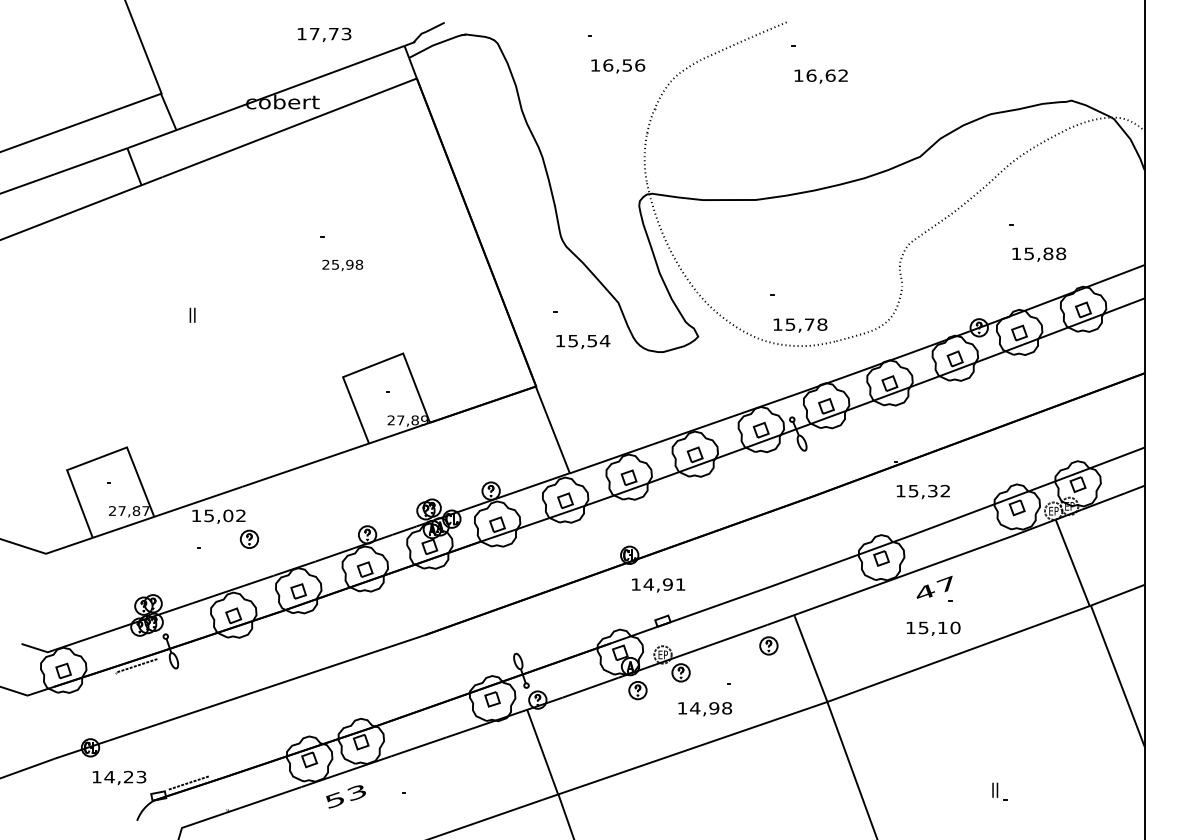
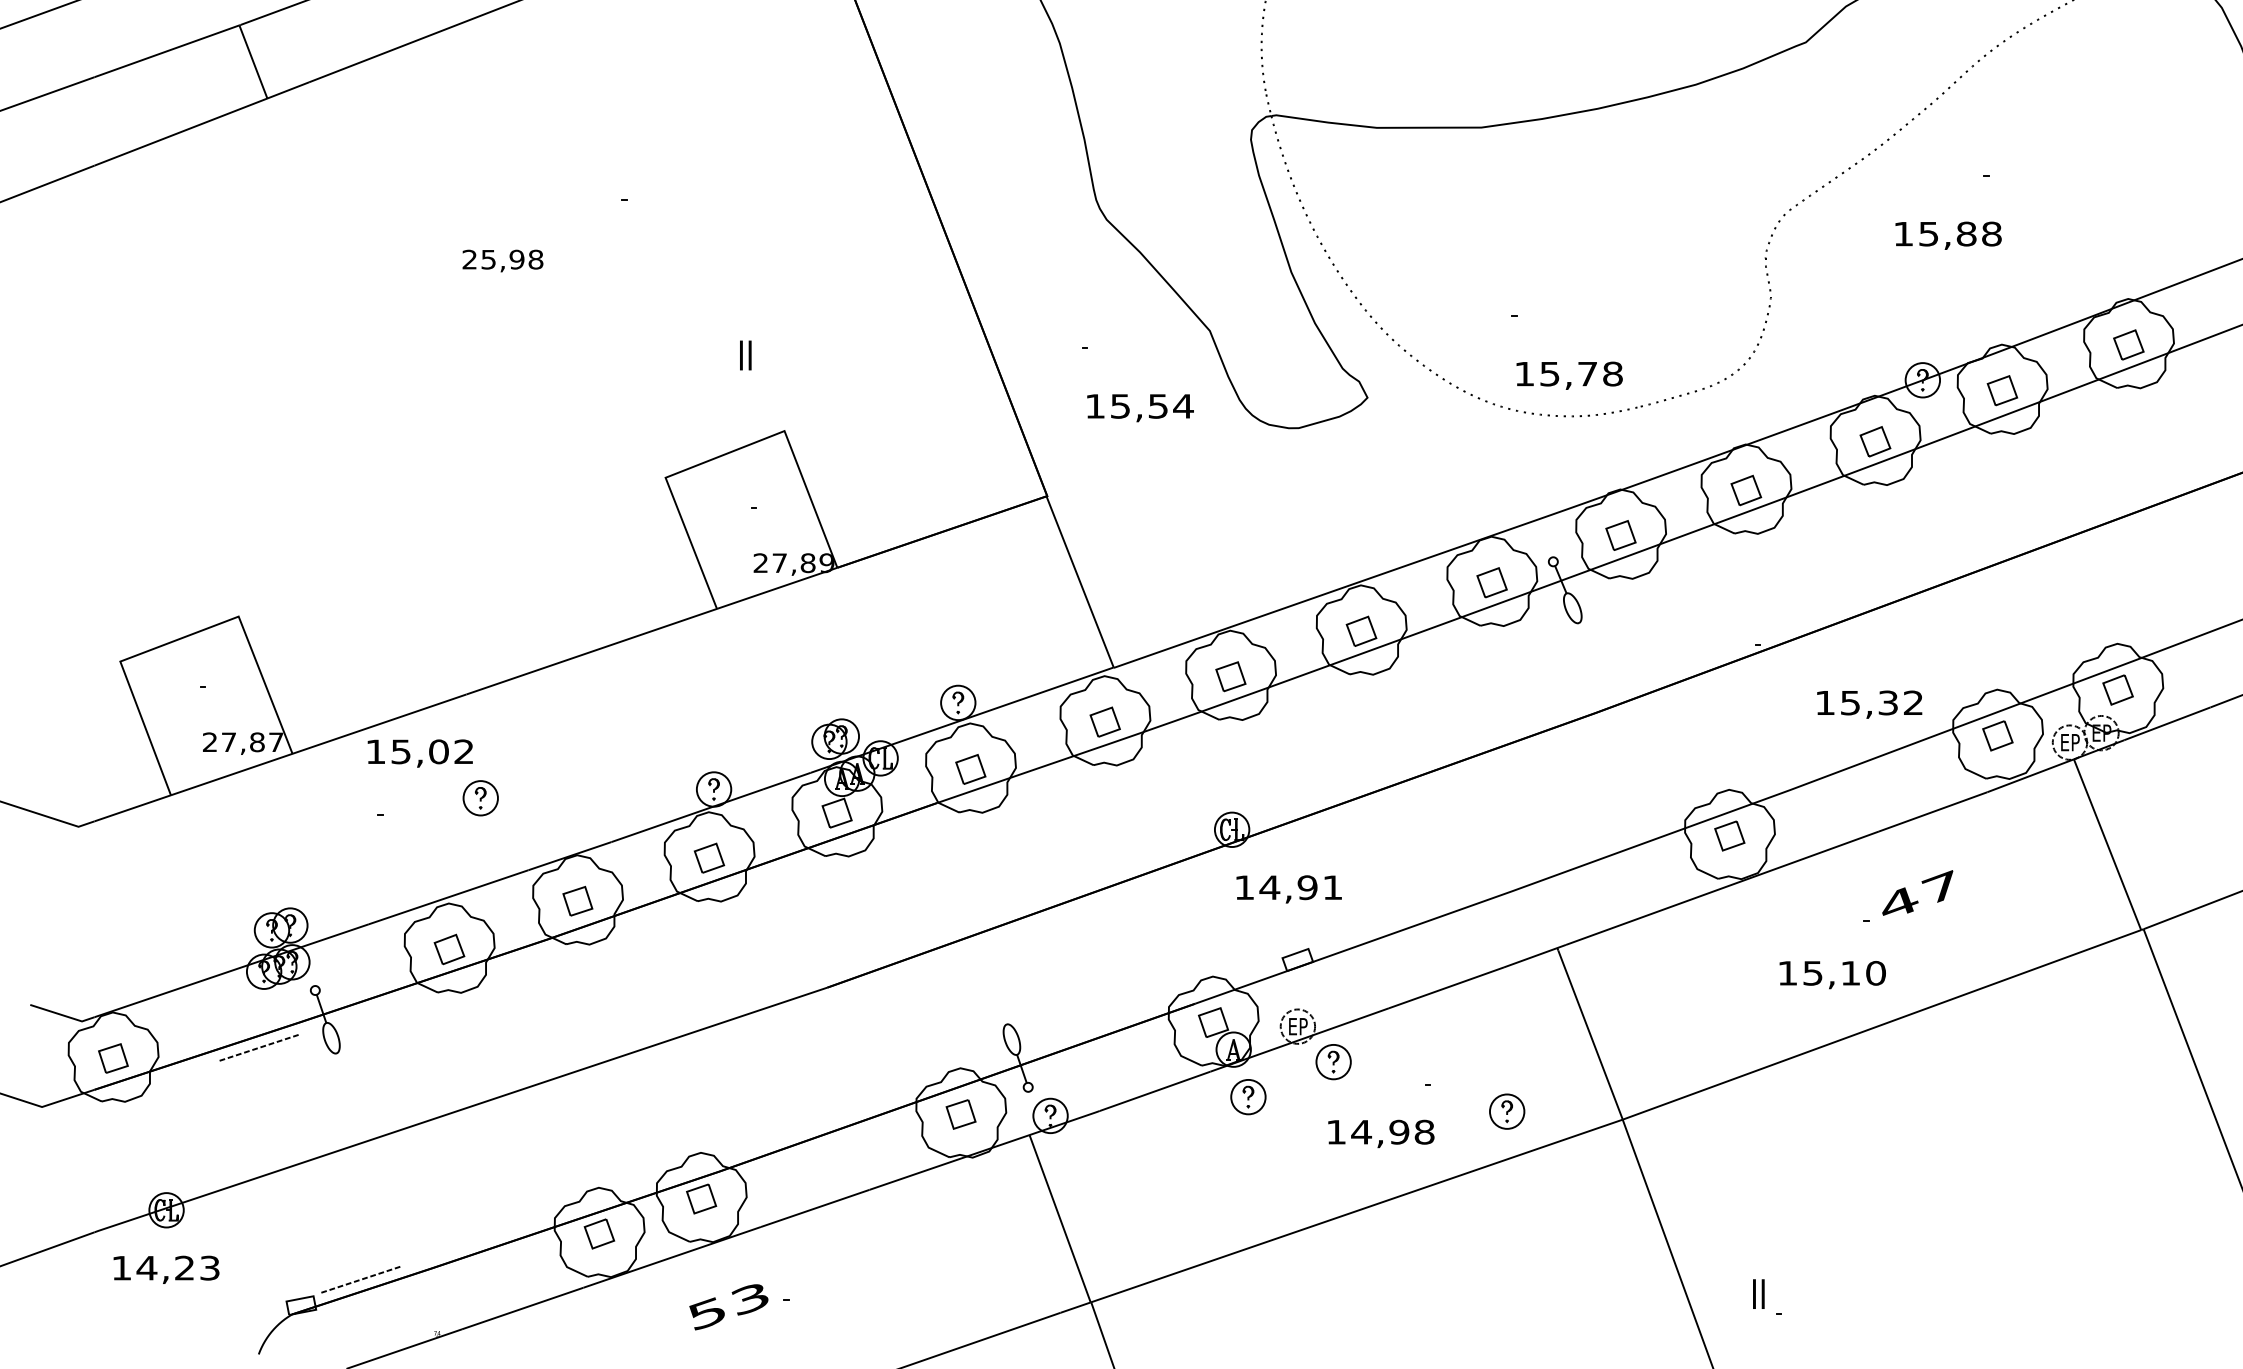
text: (1039, 254) -> (1949, 235), moved
text: (342, 265) -> (502, 261), moved
text: (192, 314) -> (745, 353), moved
text: (922, 491) -> (1868, 703), moved
text: (934, 586) -> (1917, 891), moved
part: (768, 645) -> (1506, 1110), moved
text: (119, 777) -> (166, 1268), moved
part: (999, 791) -> (1767, 1296), moved
text: (345, 796) -> (727, 1306), moved

